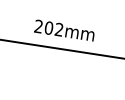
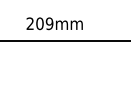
text: (59, 29) -> (49, 23), 202mm -> 209mm

